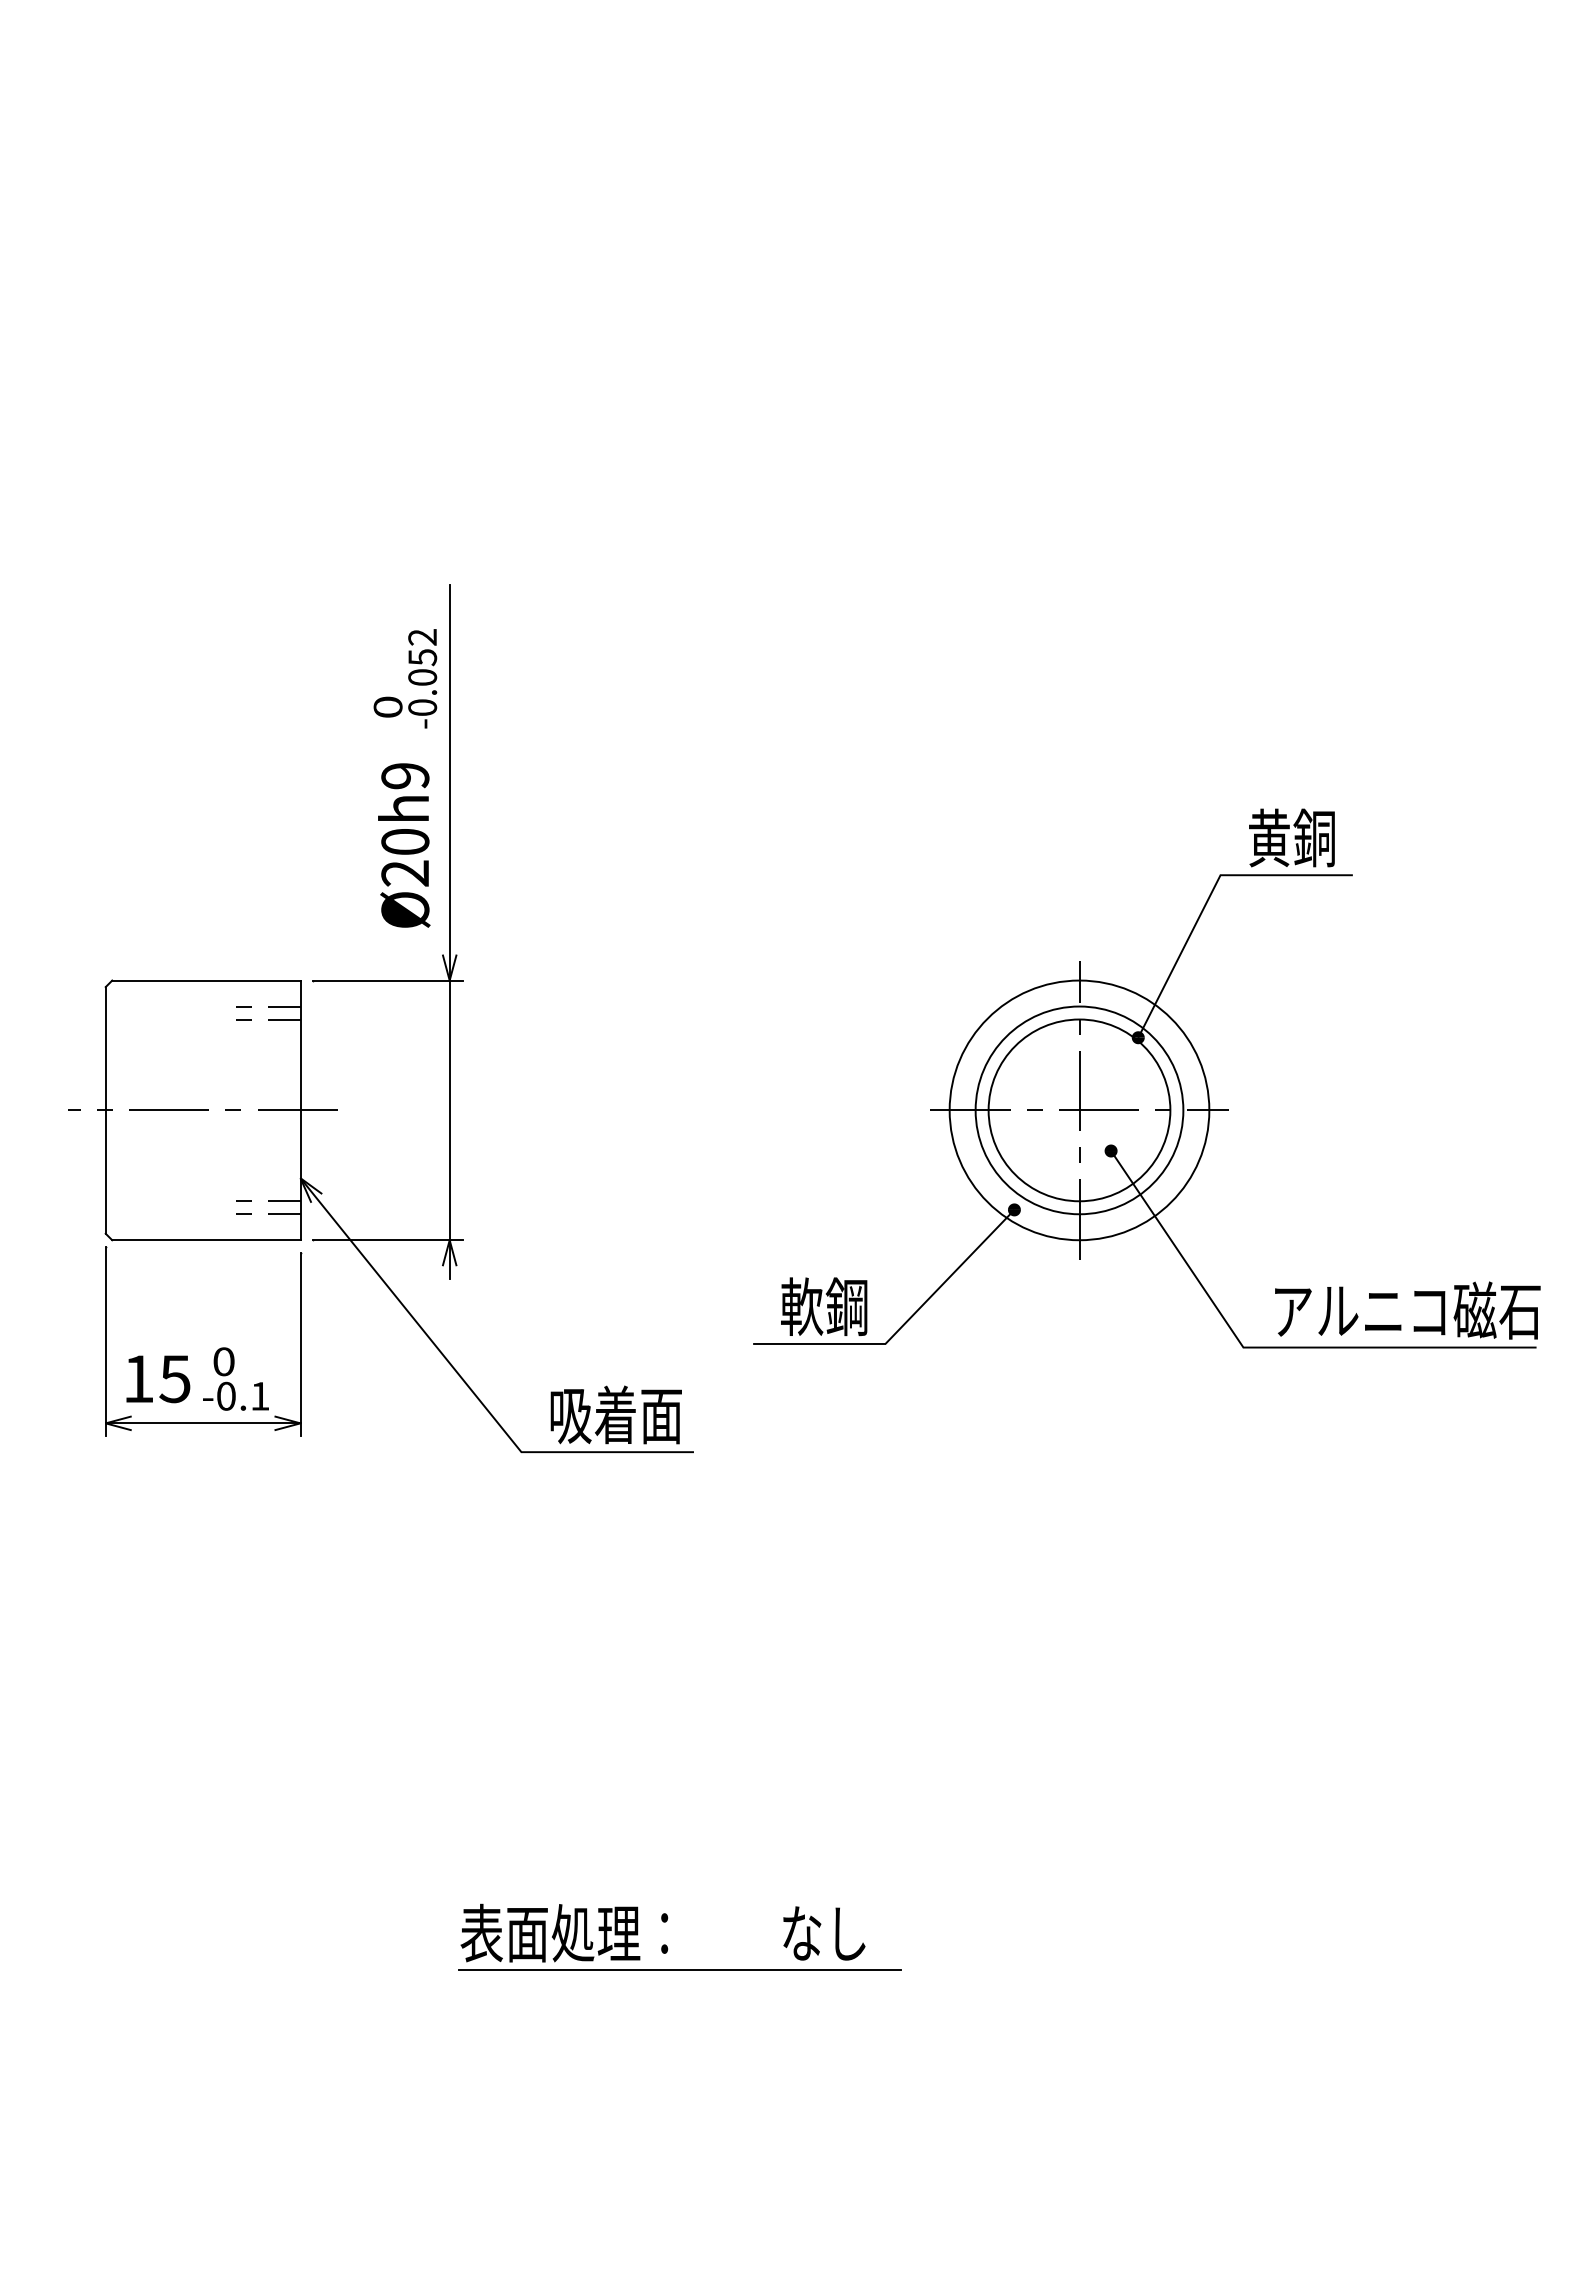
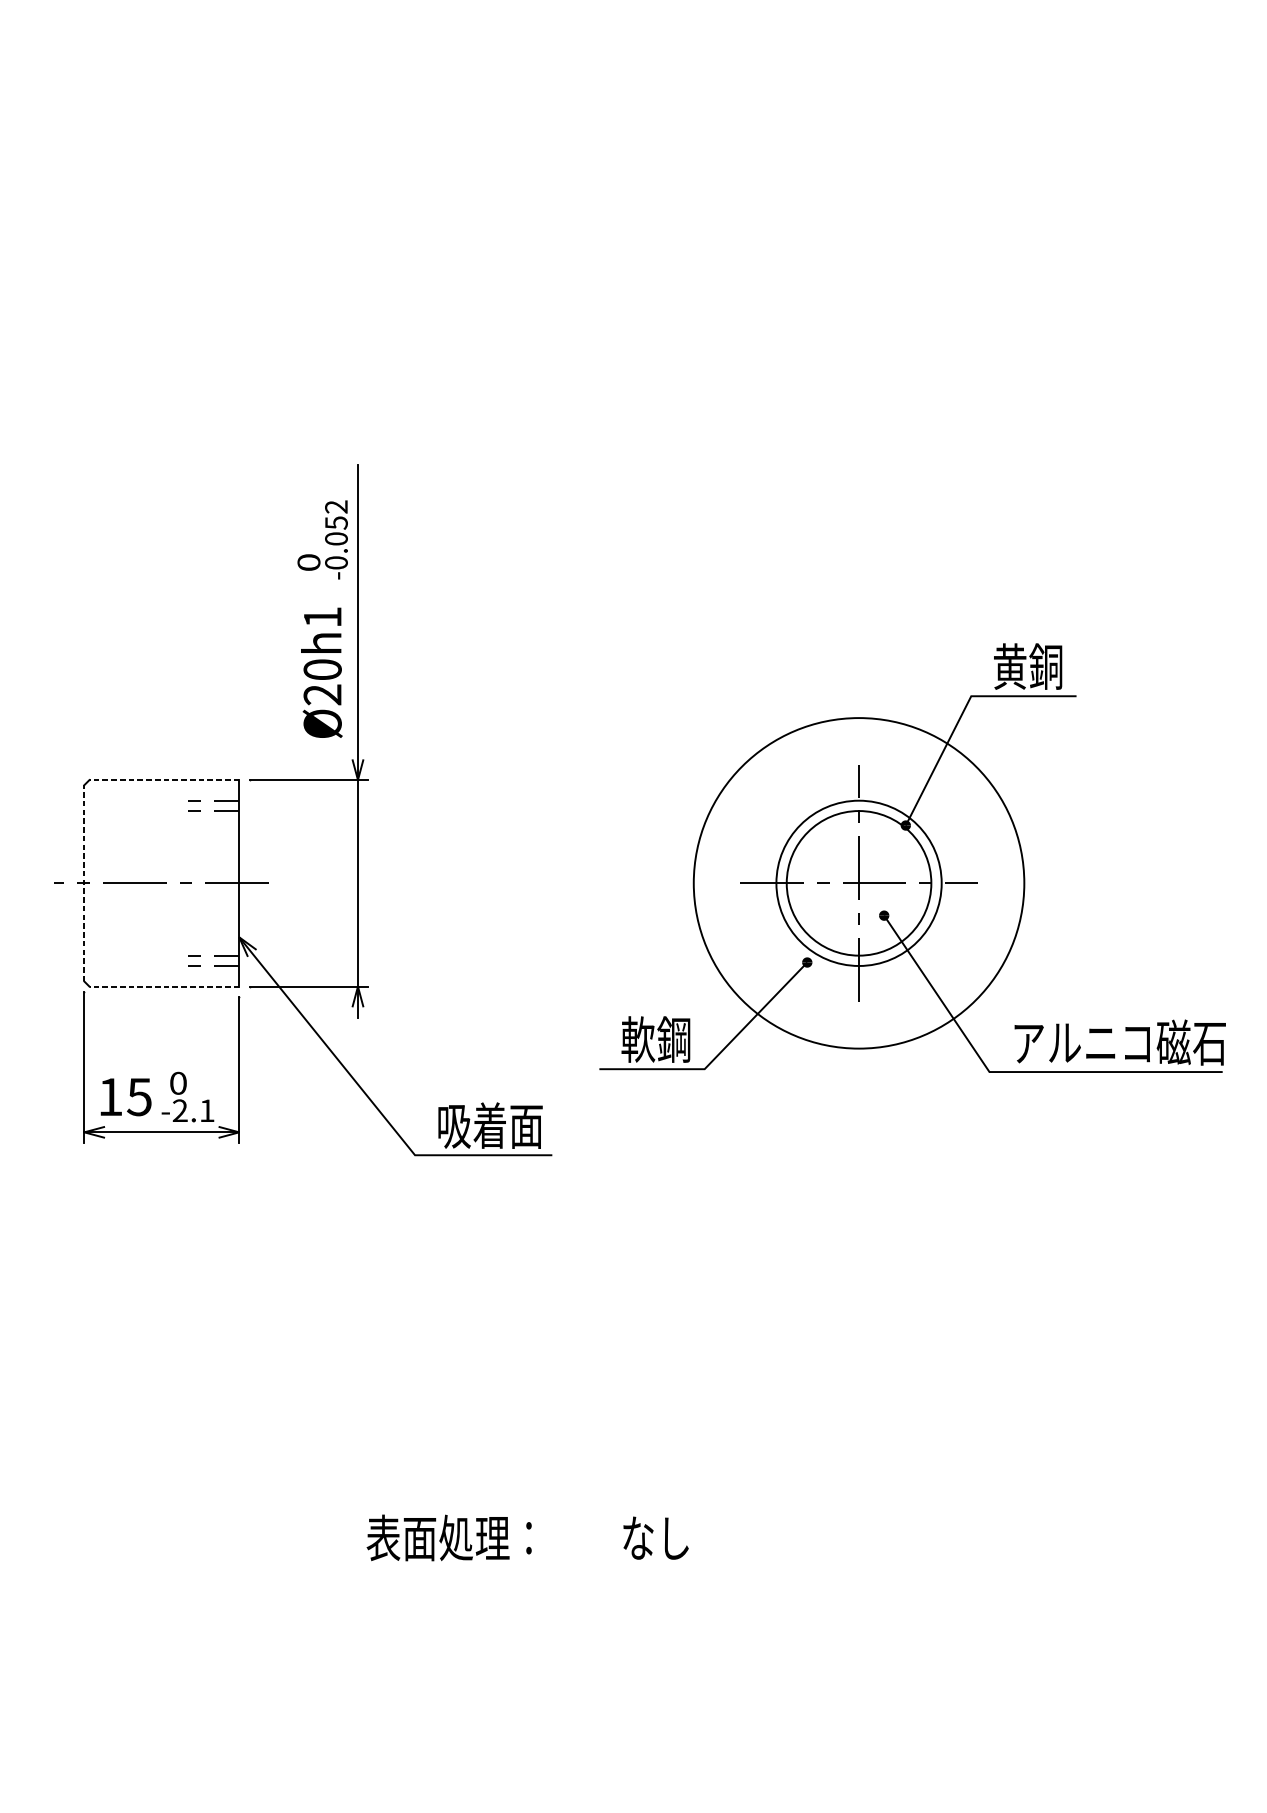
text: (405, 776) -> (322, 617), Ø20h9 -> Ø20h1
line: (205, 980) -> (163, 779), solid -> dashed
line: (105, 1109) -> (84, 882), solid -> dashed
circle: (1079, 1110) -> (859, 883), size x1.6
line: (205, 1240) -> (163, 986), solid -> dashed
text: (226, 1395) -> (180, 1110), -0.1 -> -2.1
line: (680, 1970) -> (541, 1567), removed

